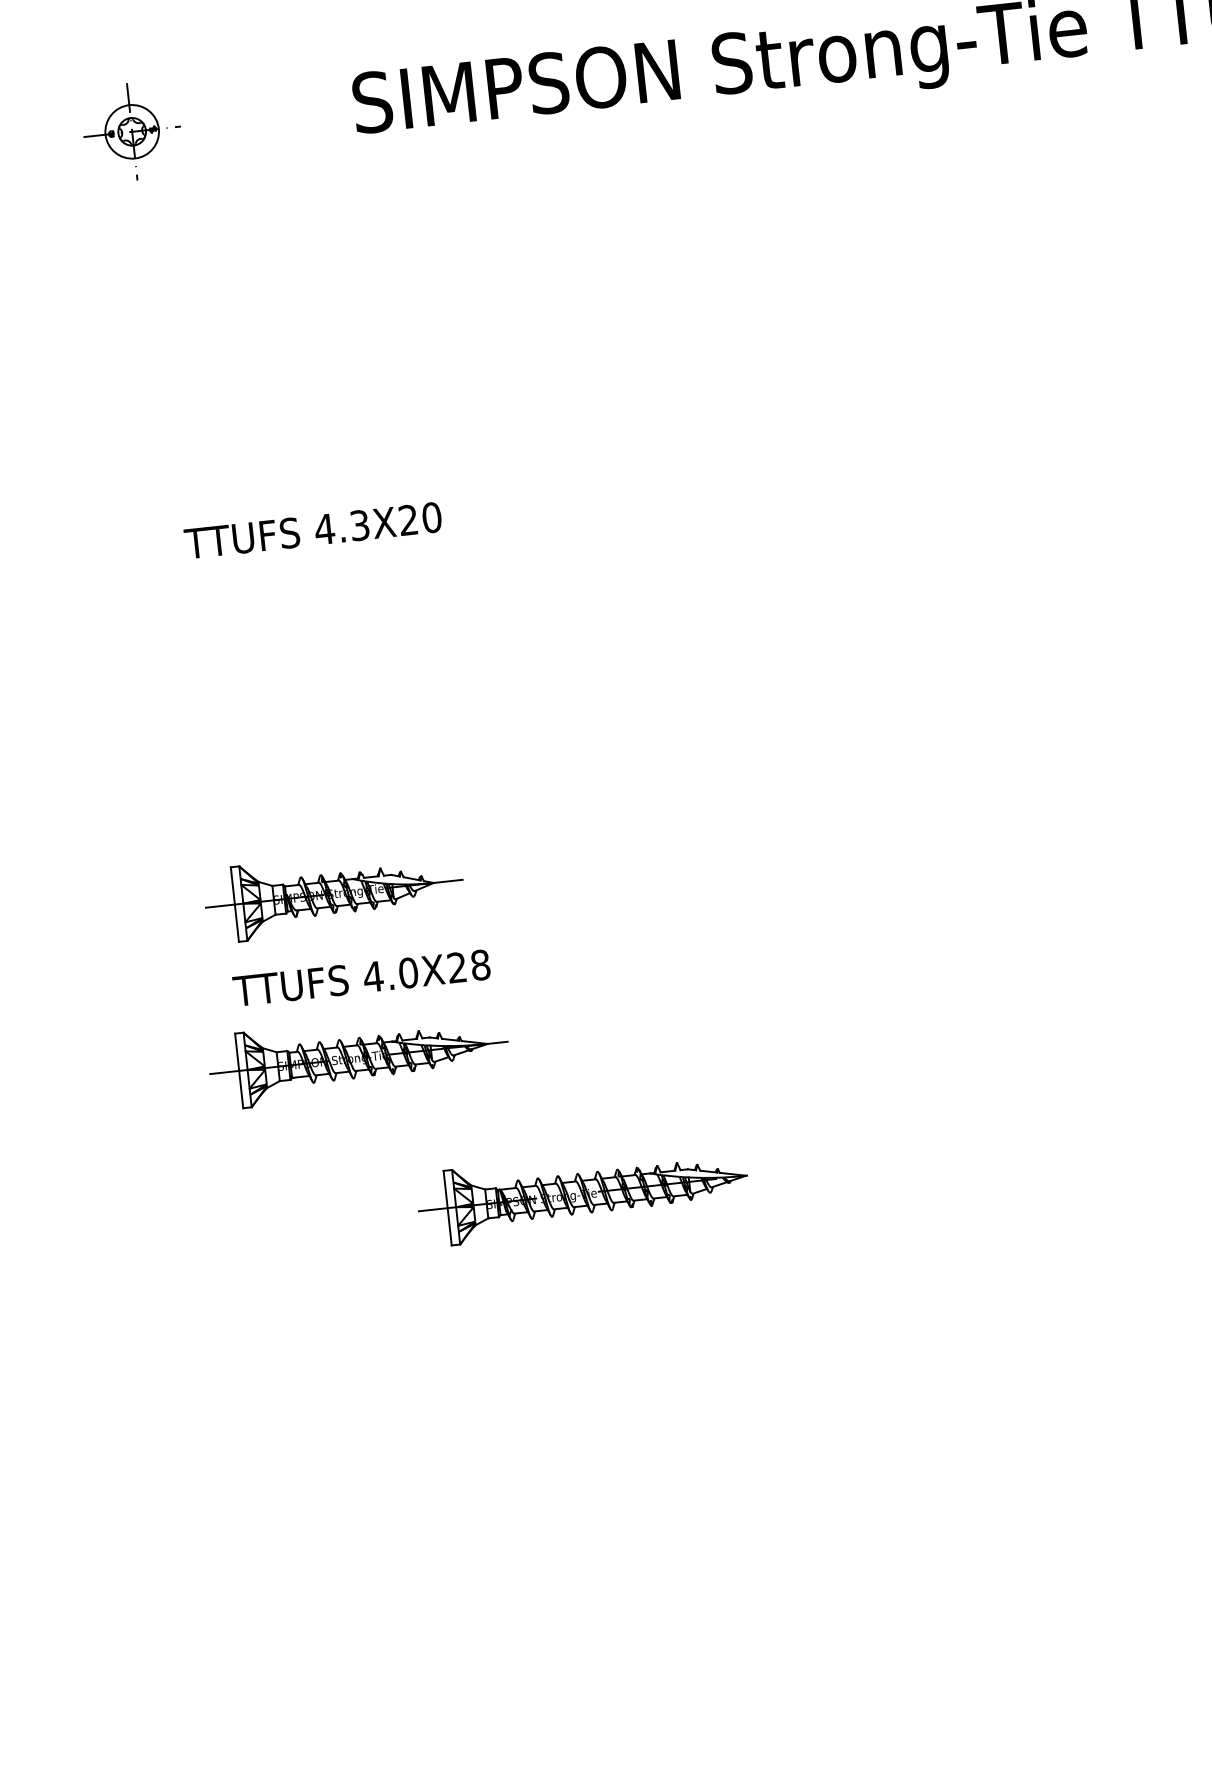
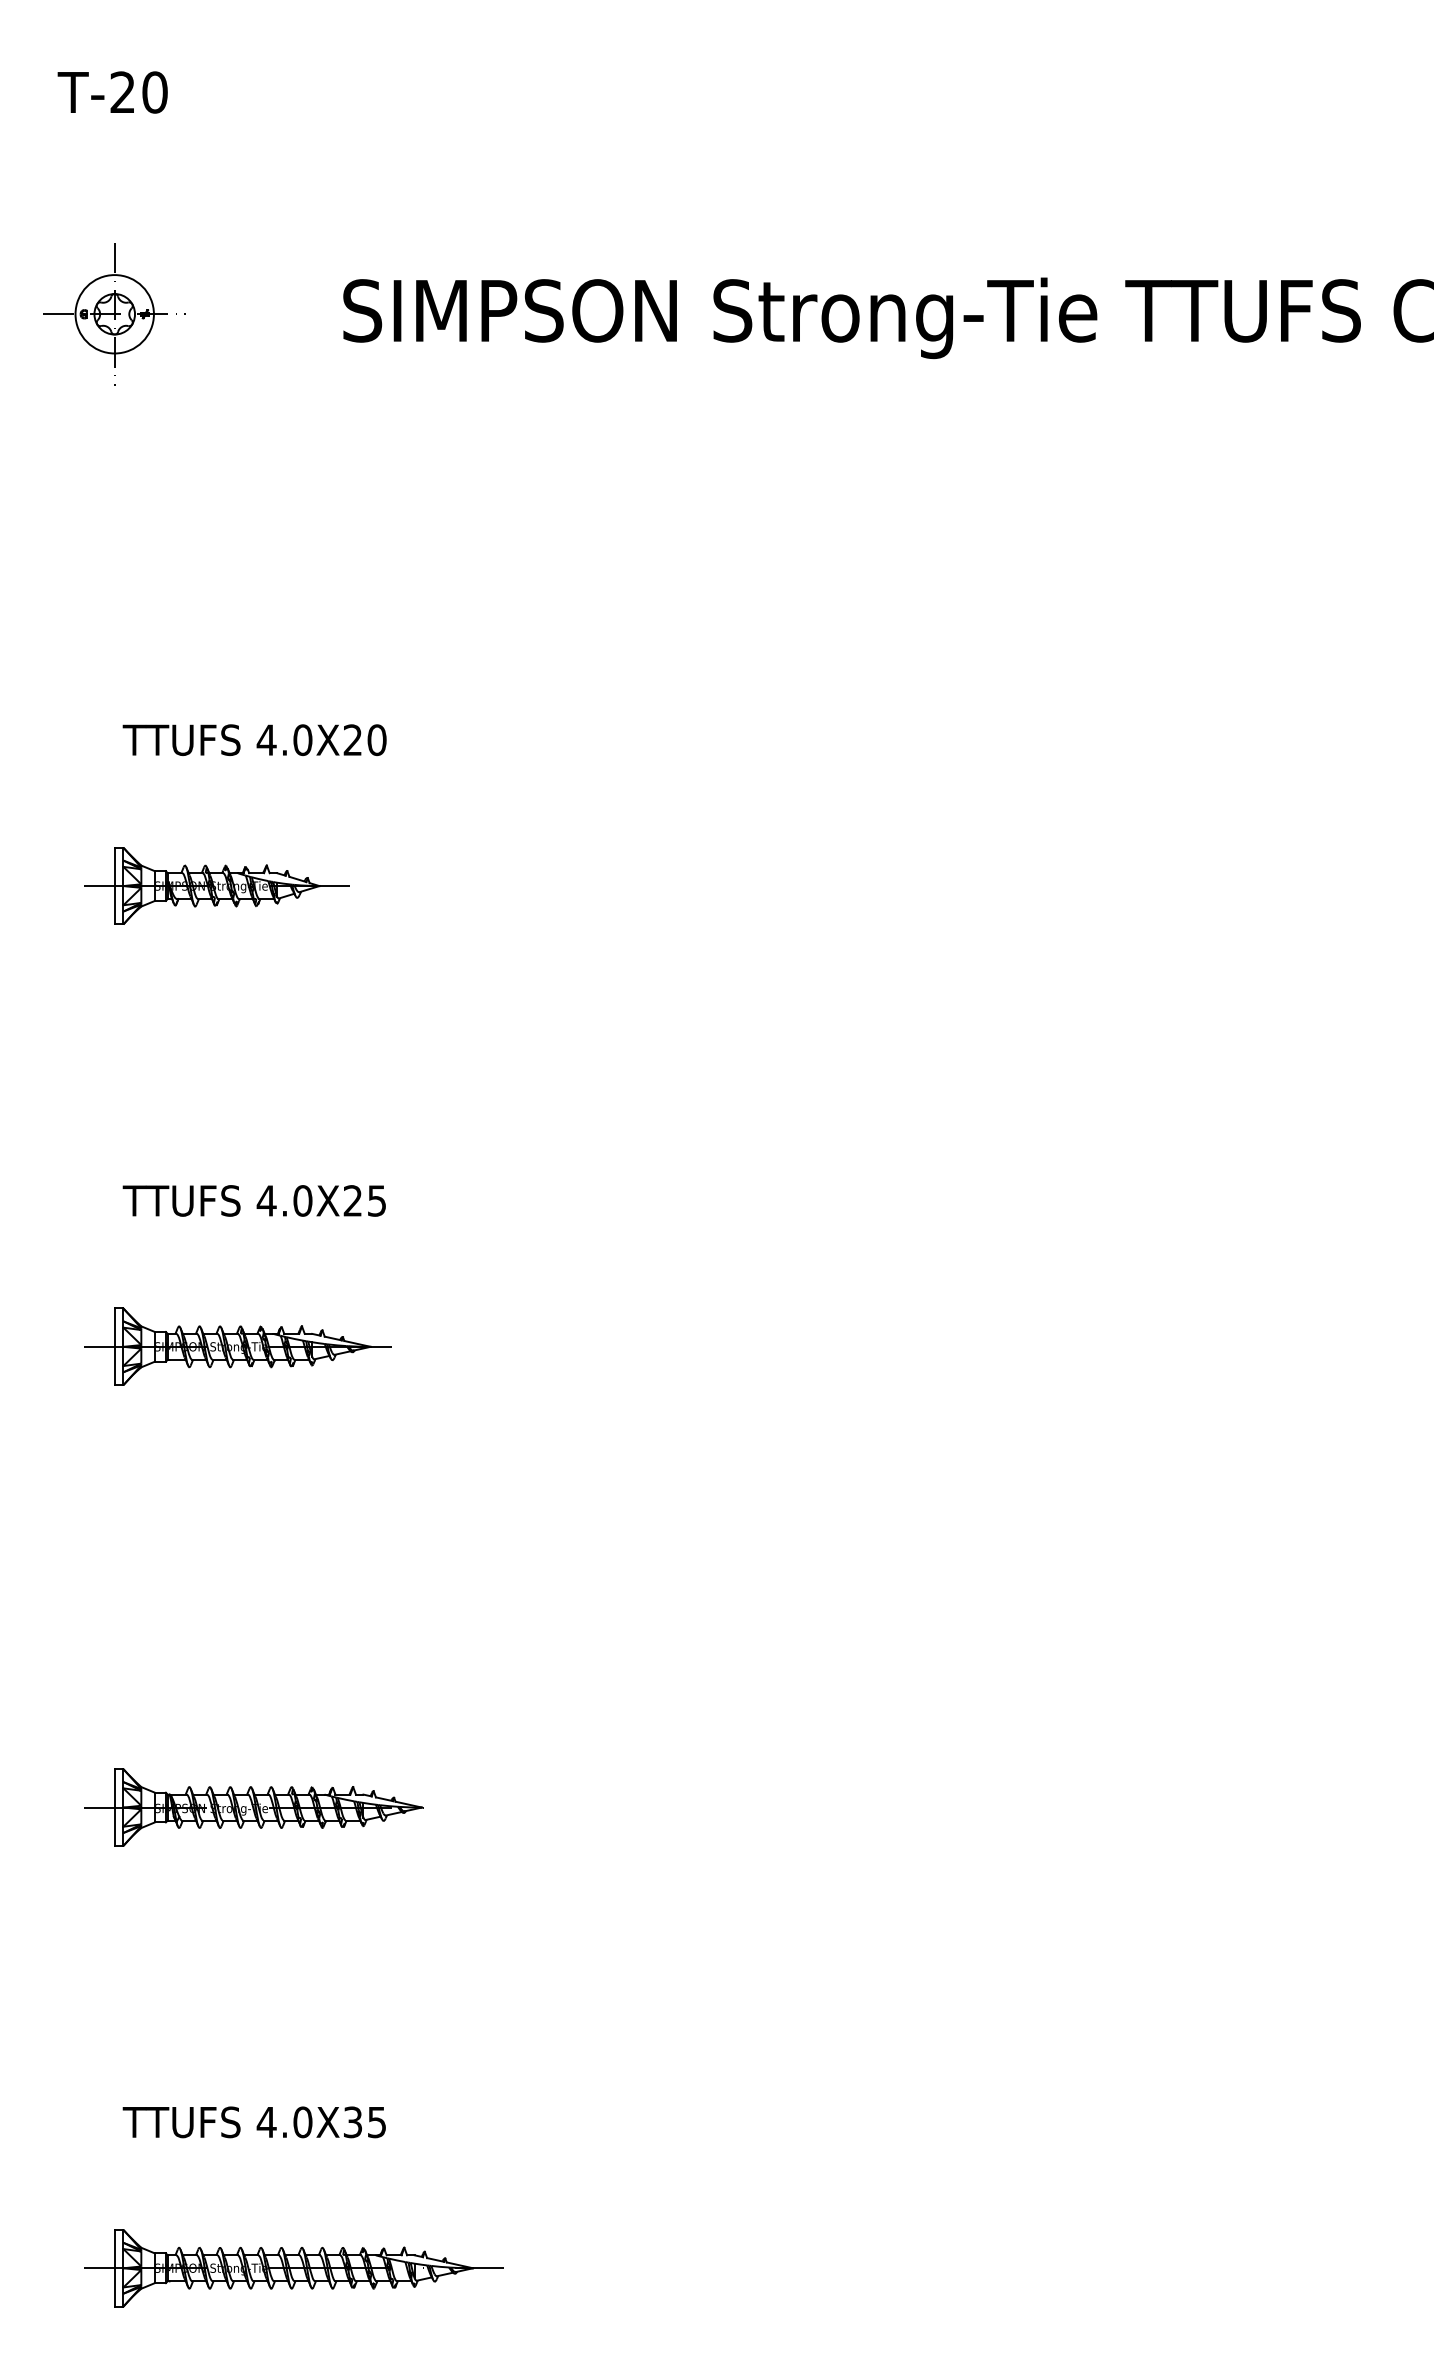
part: (132, 132) -> (114, 314), size x1.43
text: (359, 525) -> (302, 740), 4.3X20 -> 4.0X20
part: (333, 893) -> (216, 885), moved
text: (479, 964) -> (376, 1200), 4.0X28 -> 4.0X25
part: (358, 1057) -> (237, 1346), moved
part: (582, 1193) -> (253, 1807), moved

